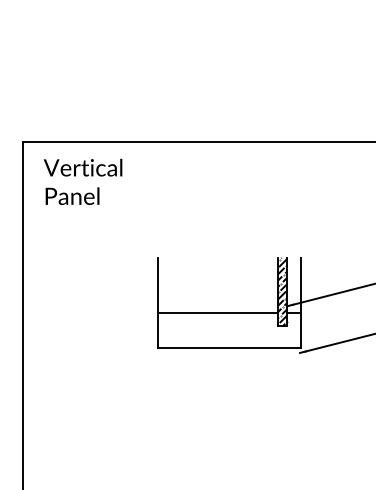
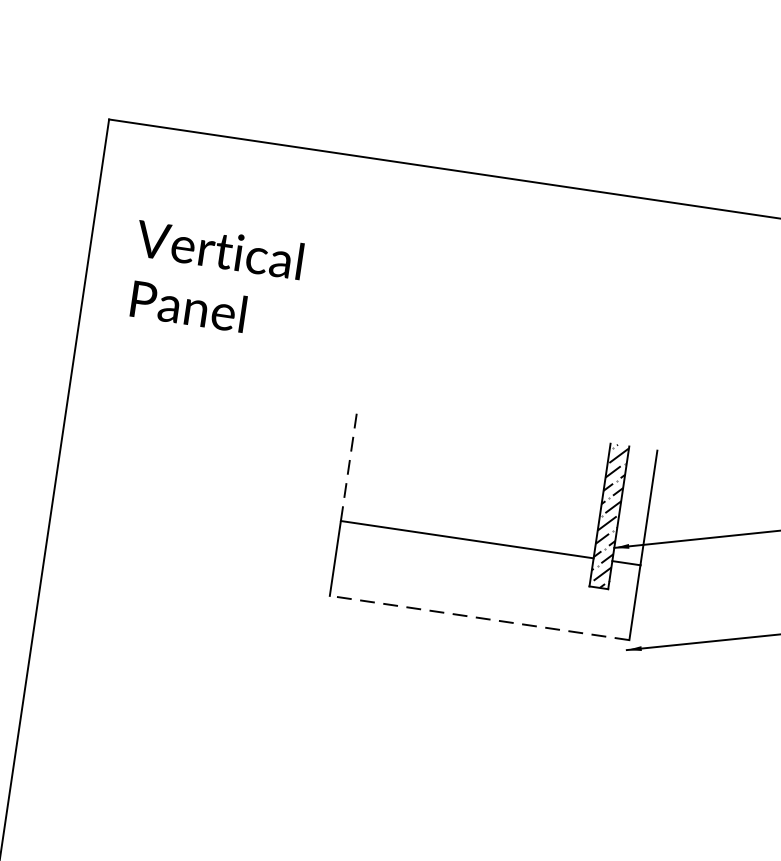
text: (82, 181) -> (214, 278), moved
line: (158, 284) -> (350, 462), solid -> dashed
line: (228, 348) -> (477, 618), solid -> dashed

